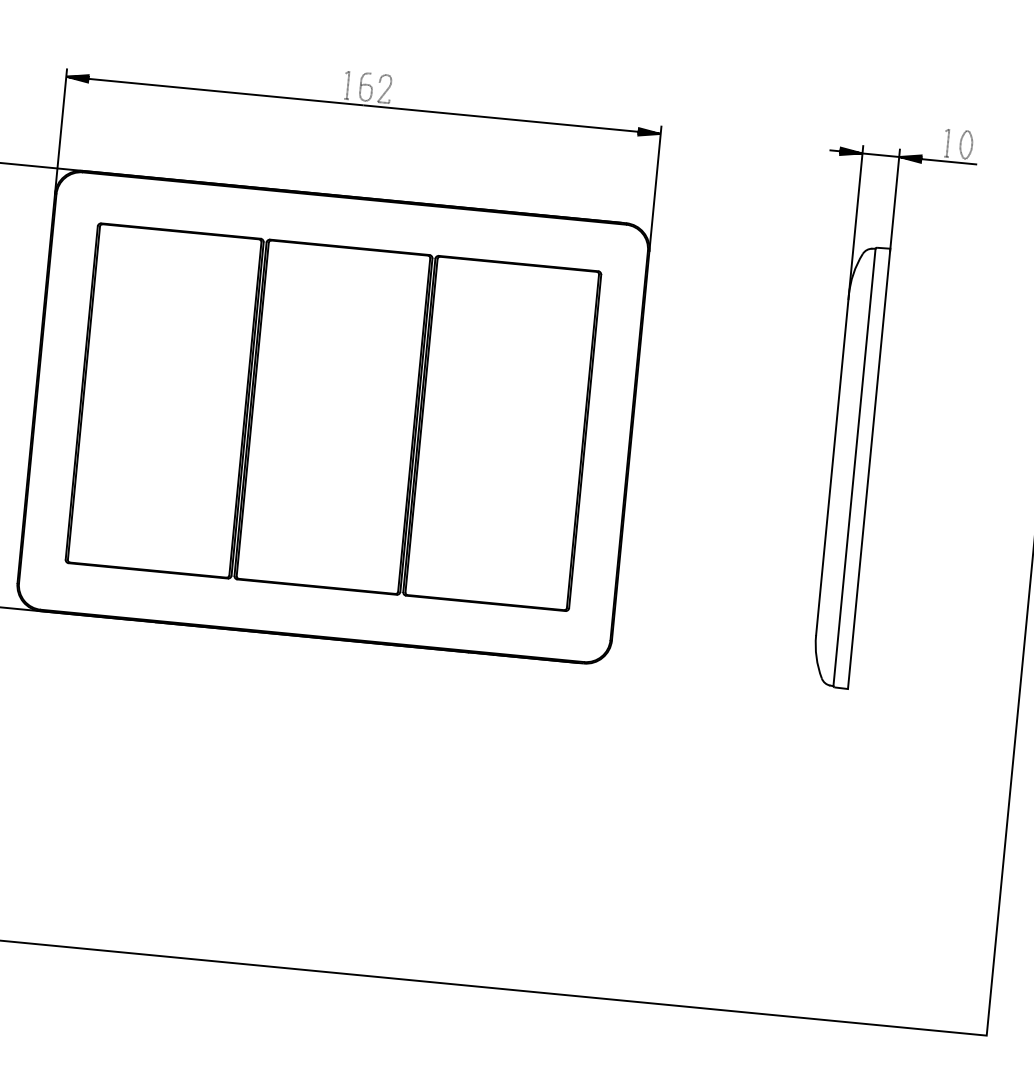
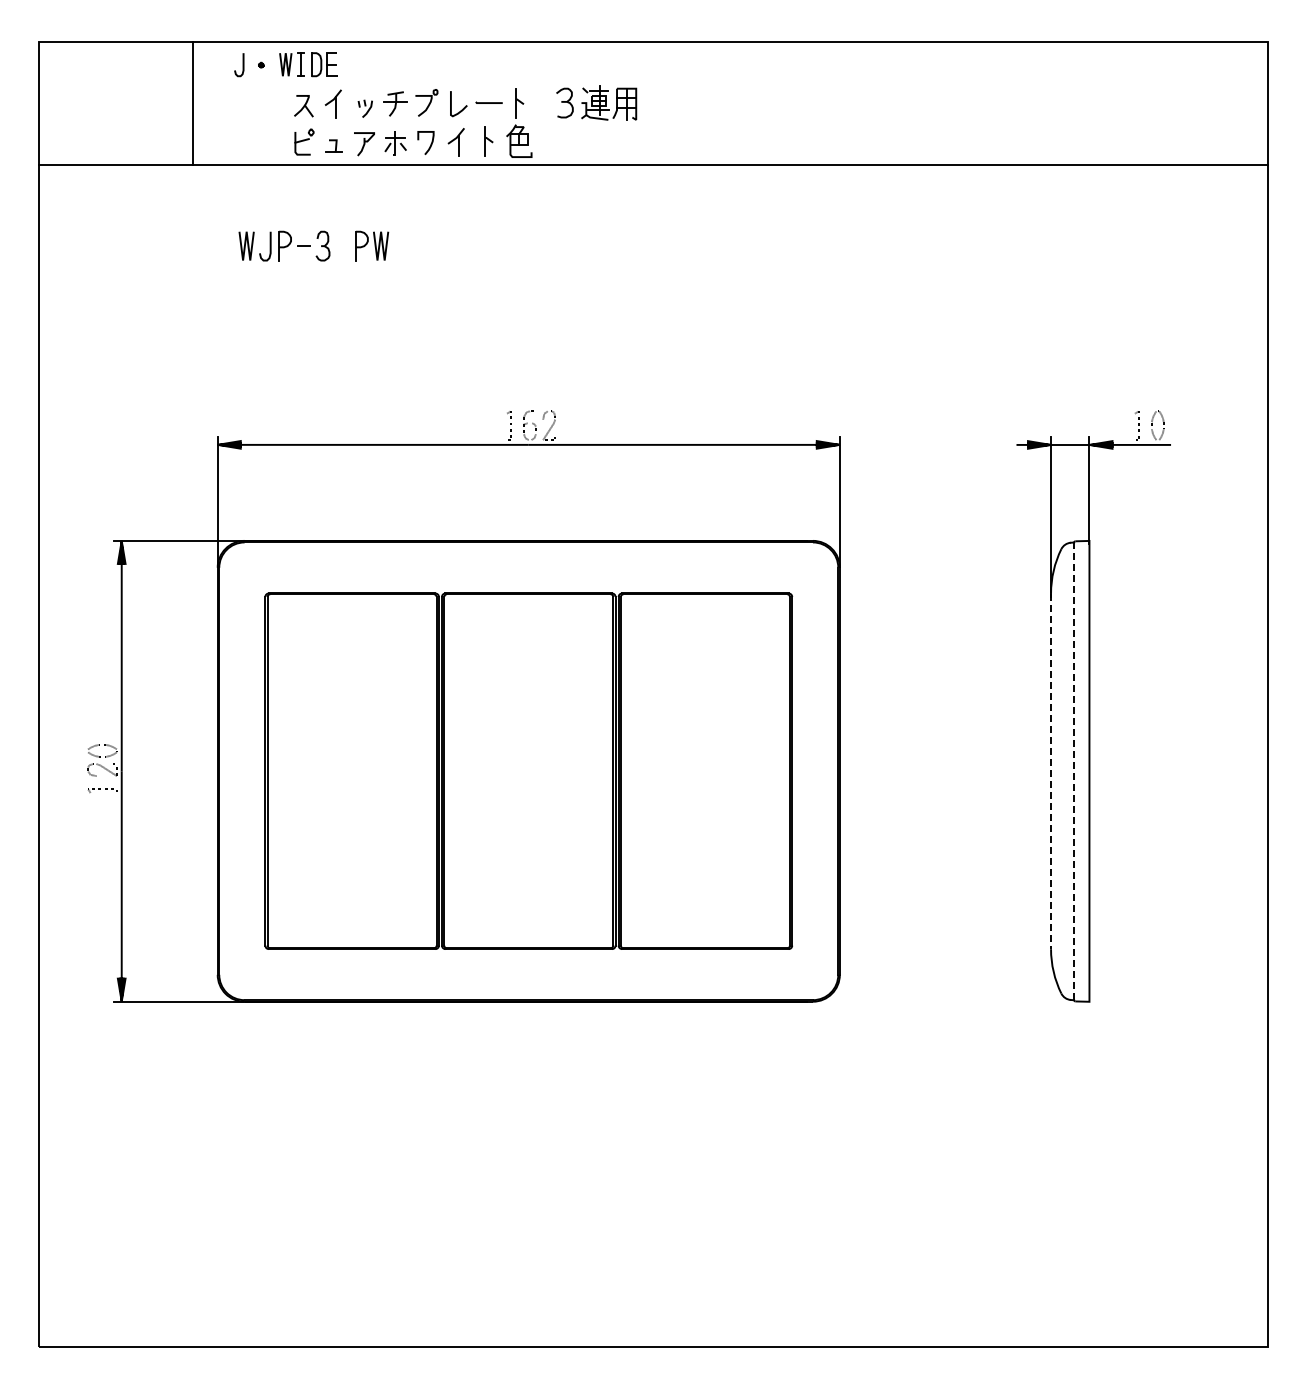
line: (832, 465) -> (1051, 771), solid -> dashed
line: (854, 467) -> (1074, 771), solid -> dashed

